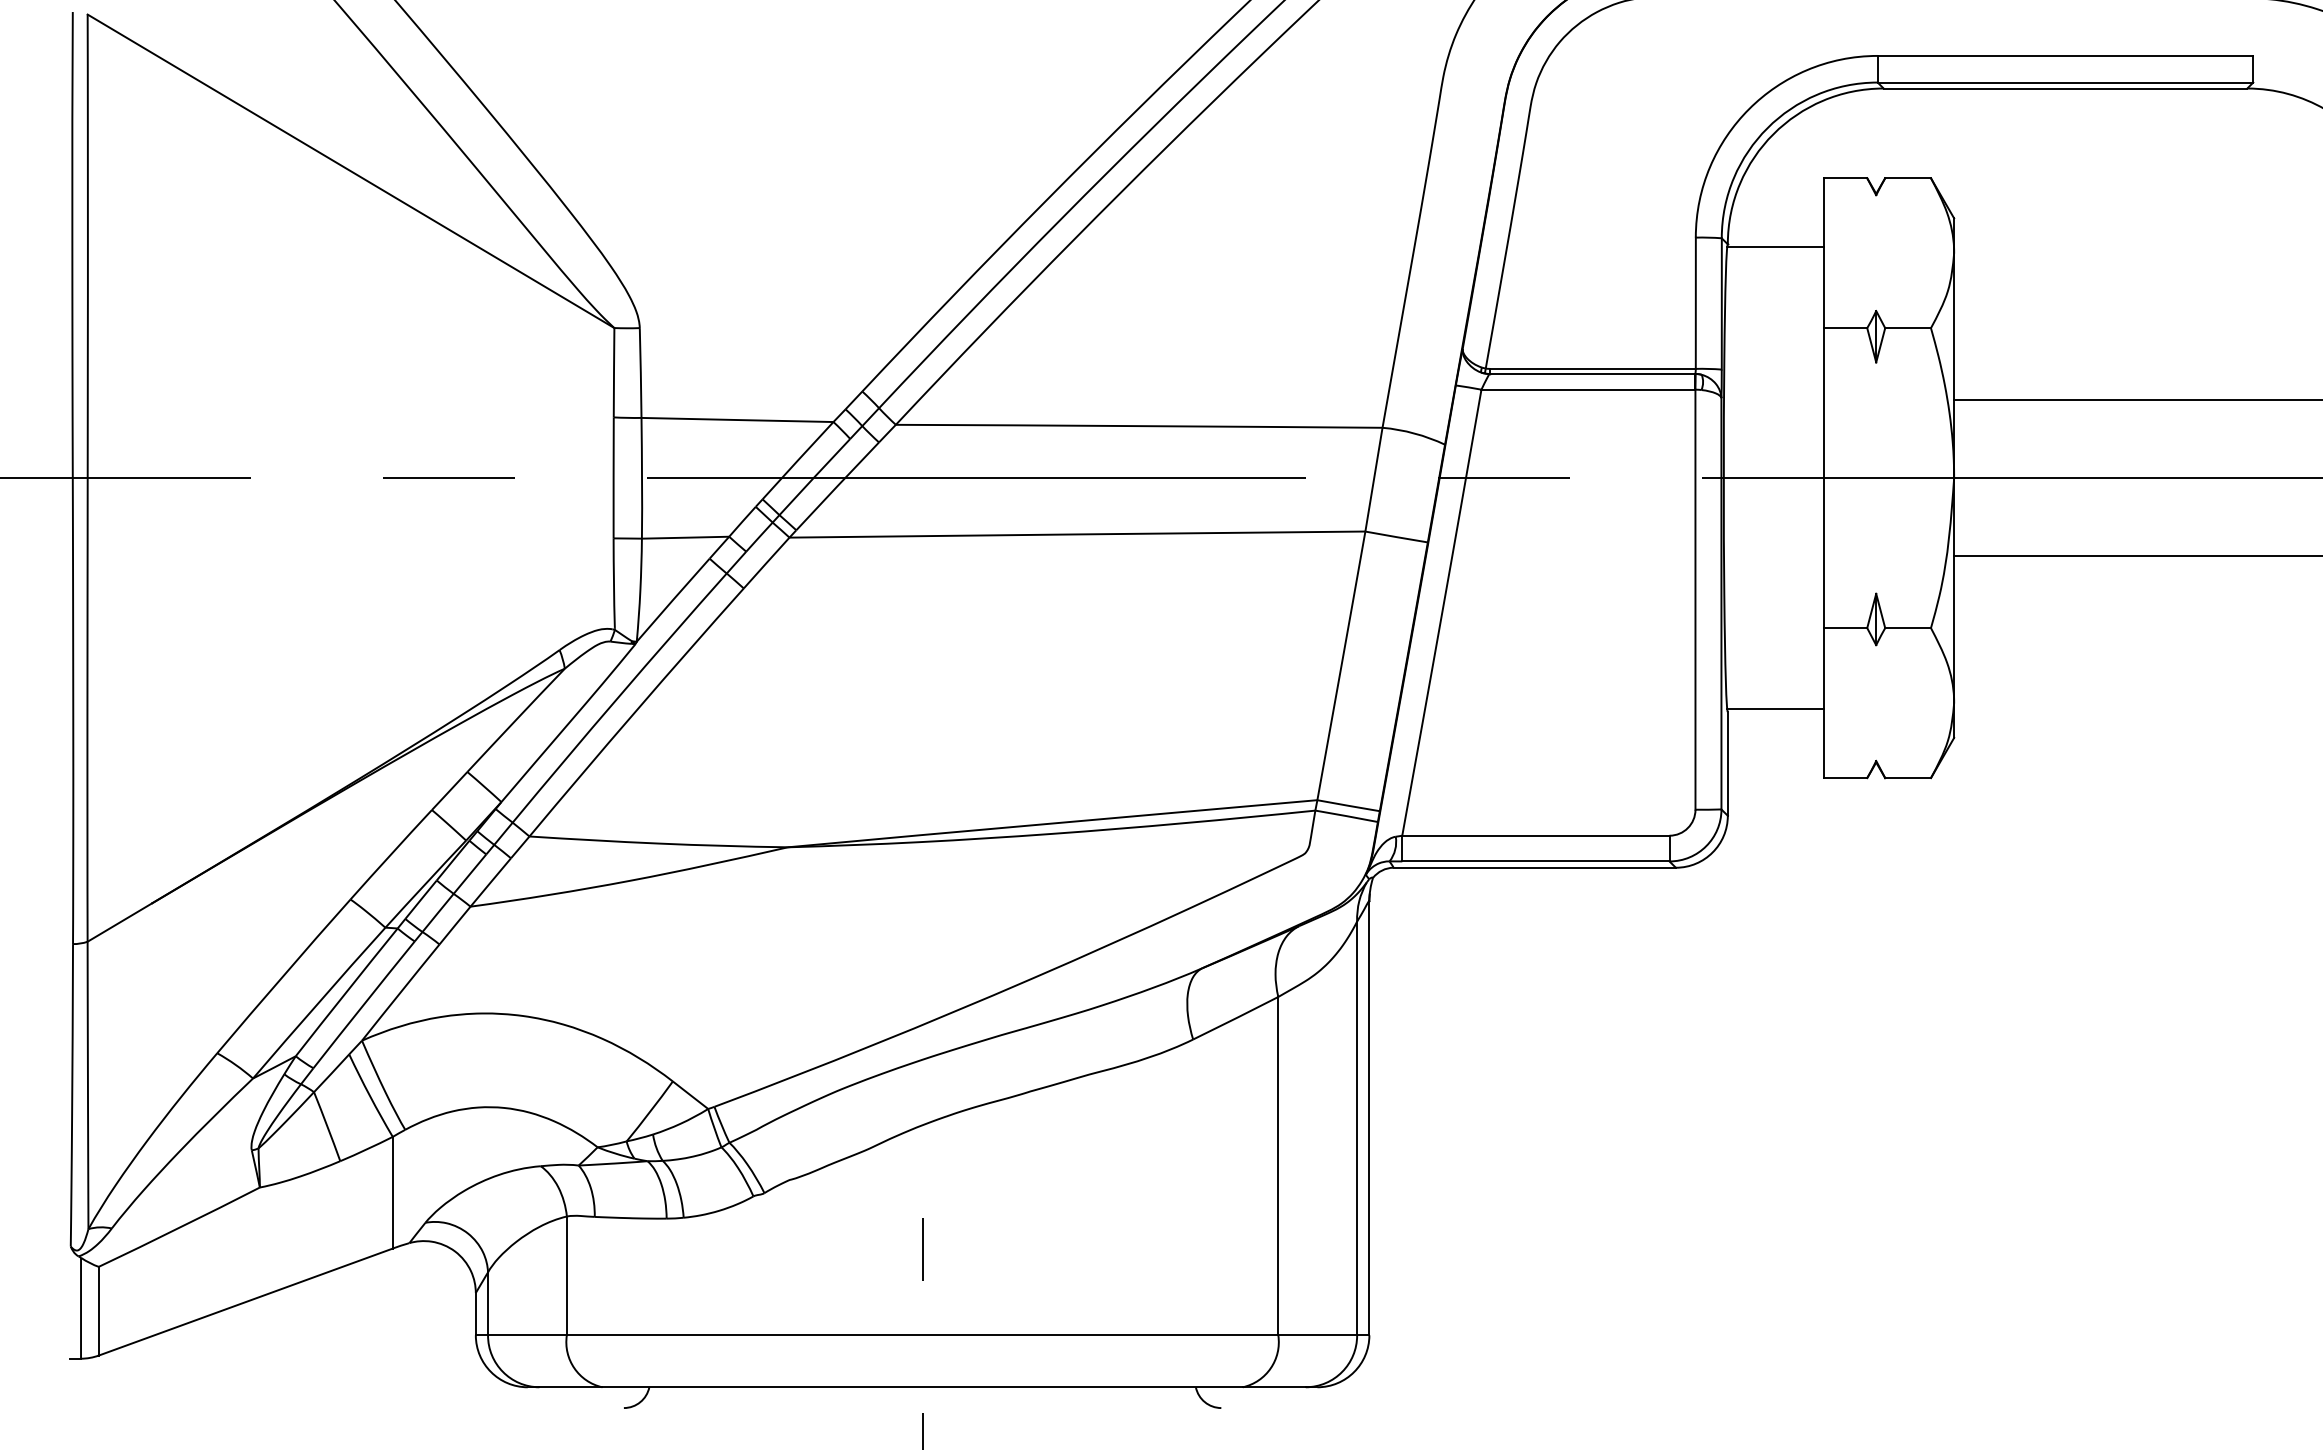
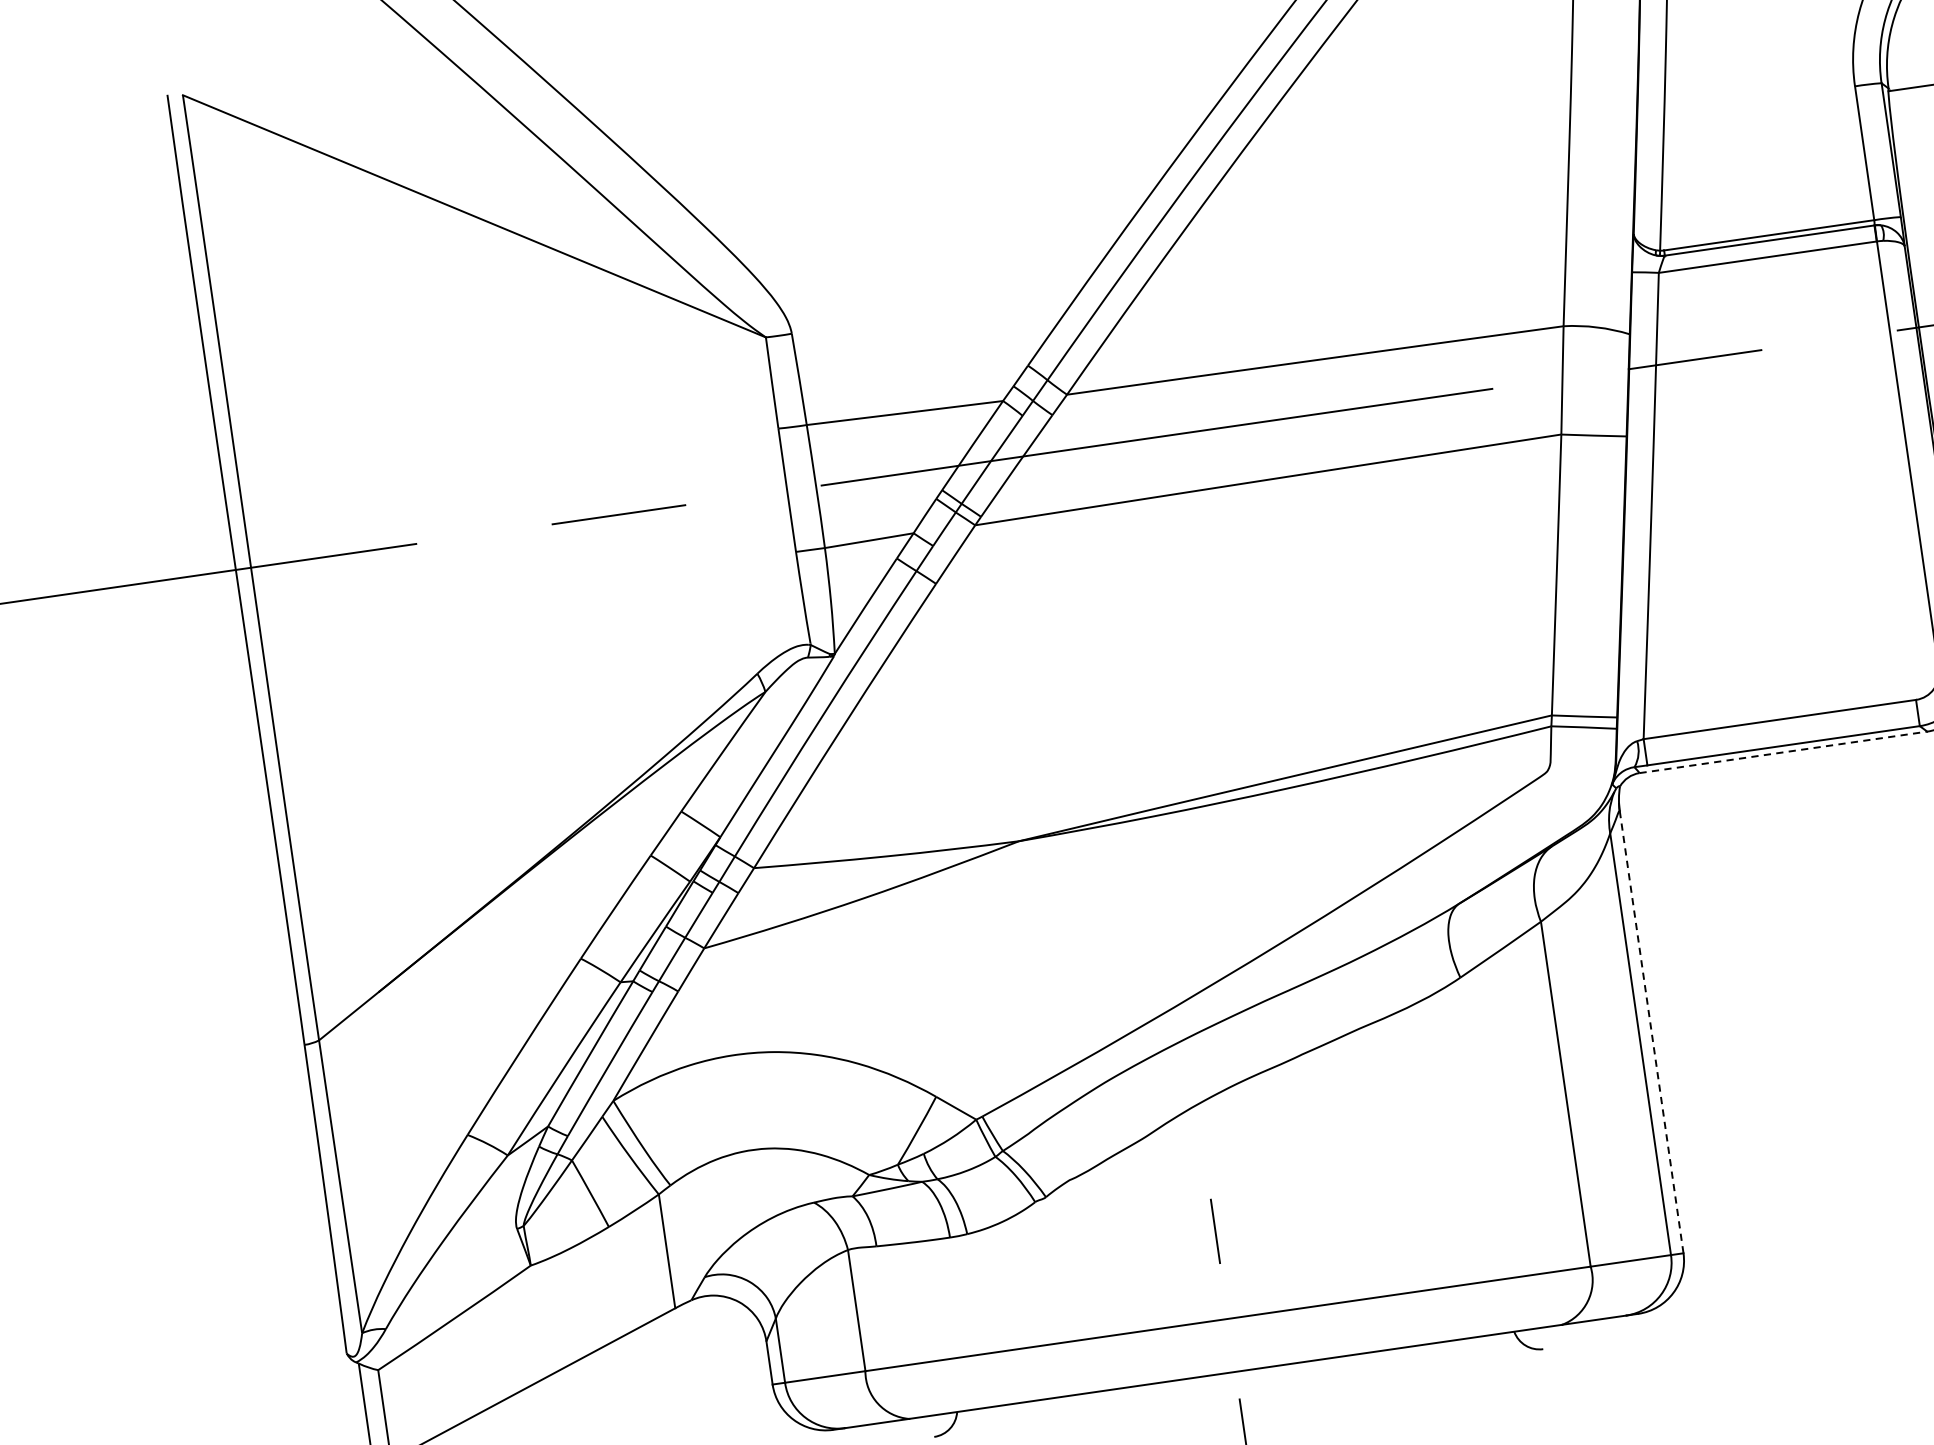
line: (1535, 867) -> (1784, 751), solid -> dashed
line: (1369, 1117) -> (1651, 1031), solid -> dashed

